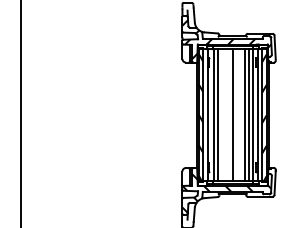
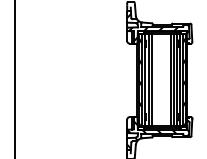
line: (233, 115) -> (162, 80), removed

